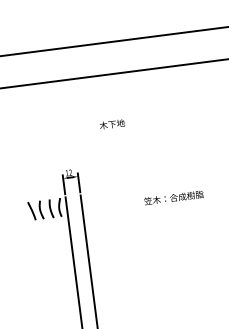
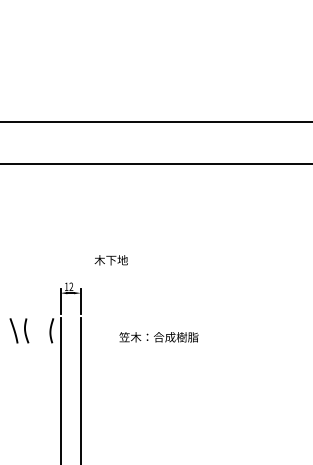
text: (111, 124) -> (110, 260), moved
text: (173, 198) -> (158, 337), moved
curve: (50, 208) -> (39, 330), removed

